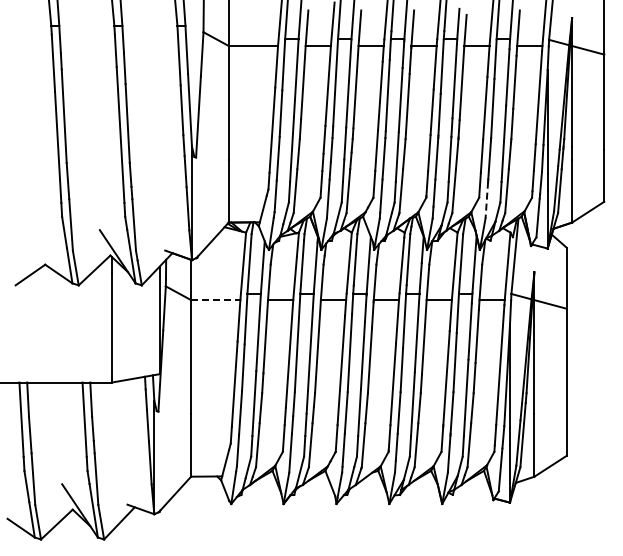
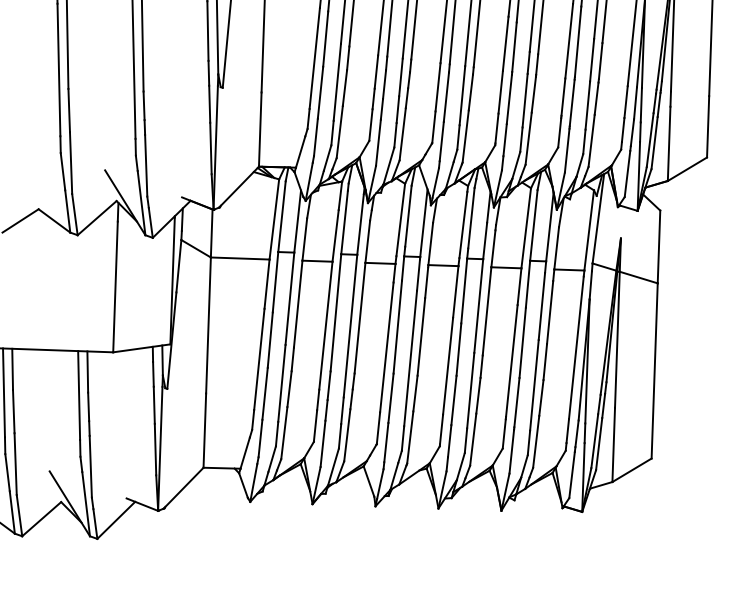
line: (486, 200) -> (566, 151), dashed -> solid
line: (215, 300) -> (239, 258), dashed -> solid

